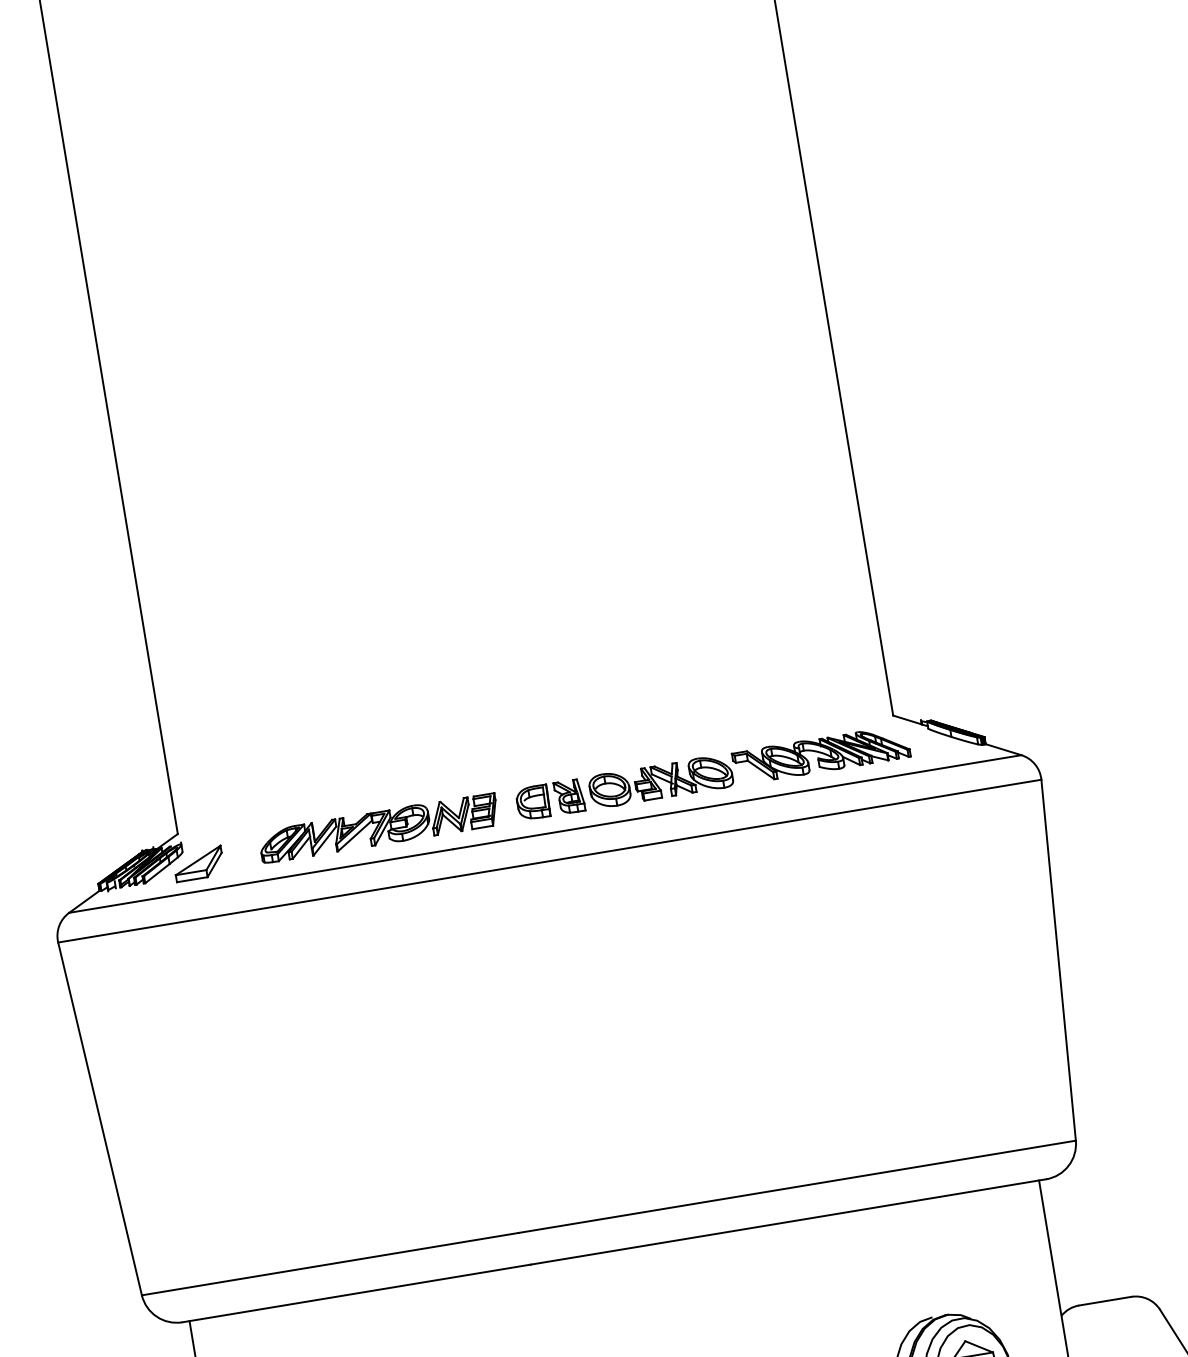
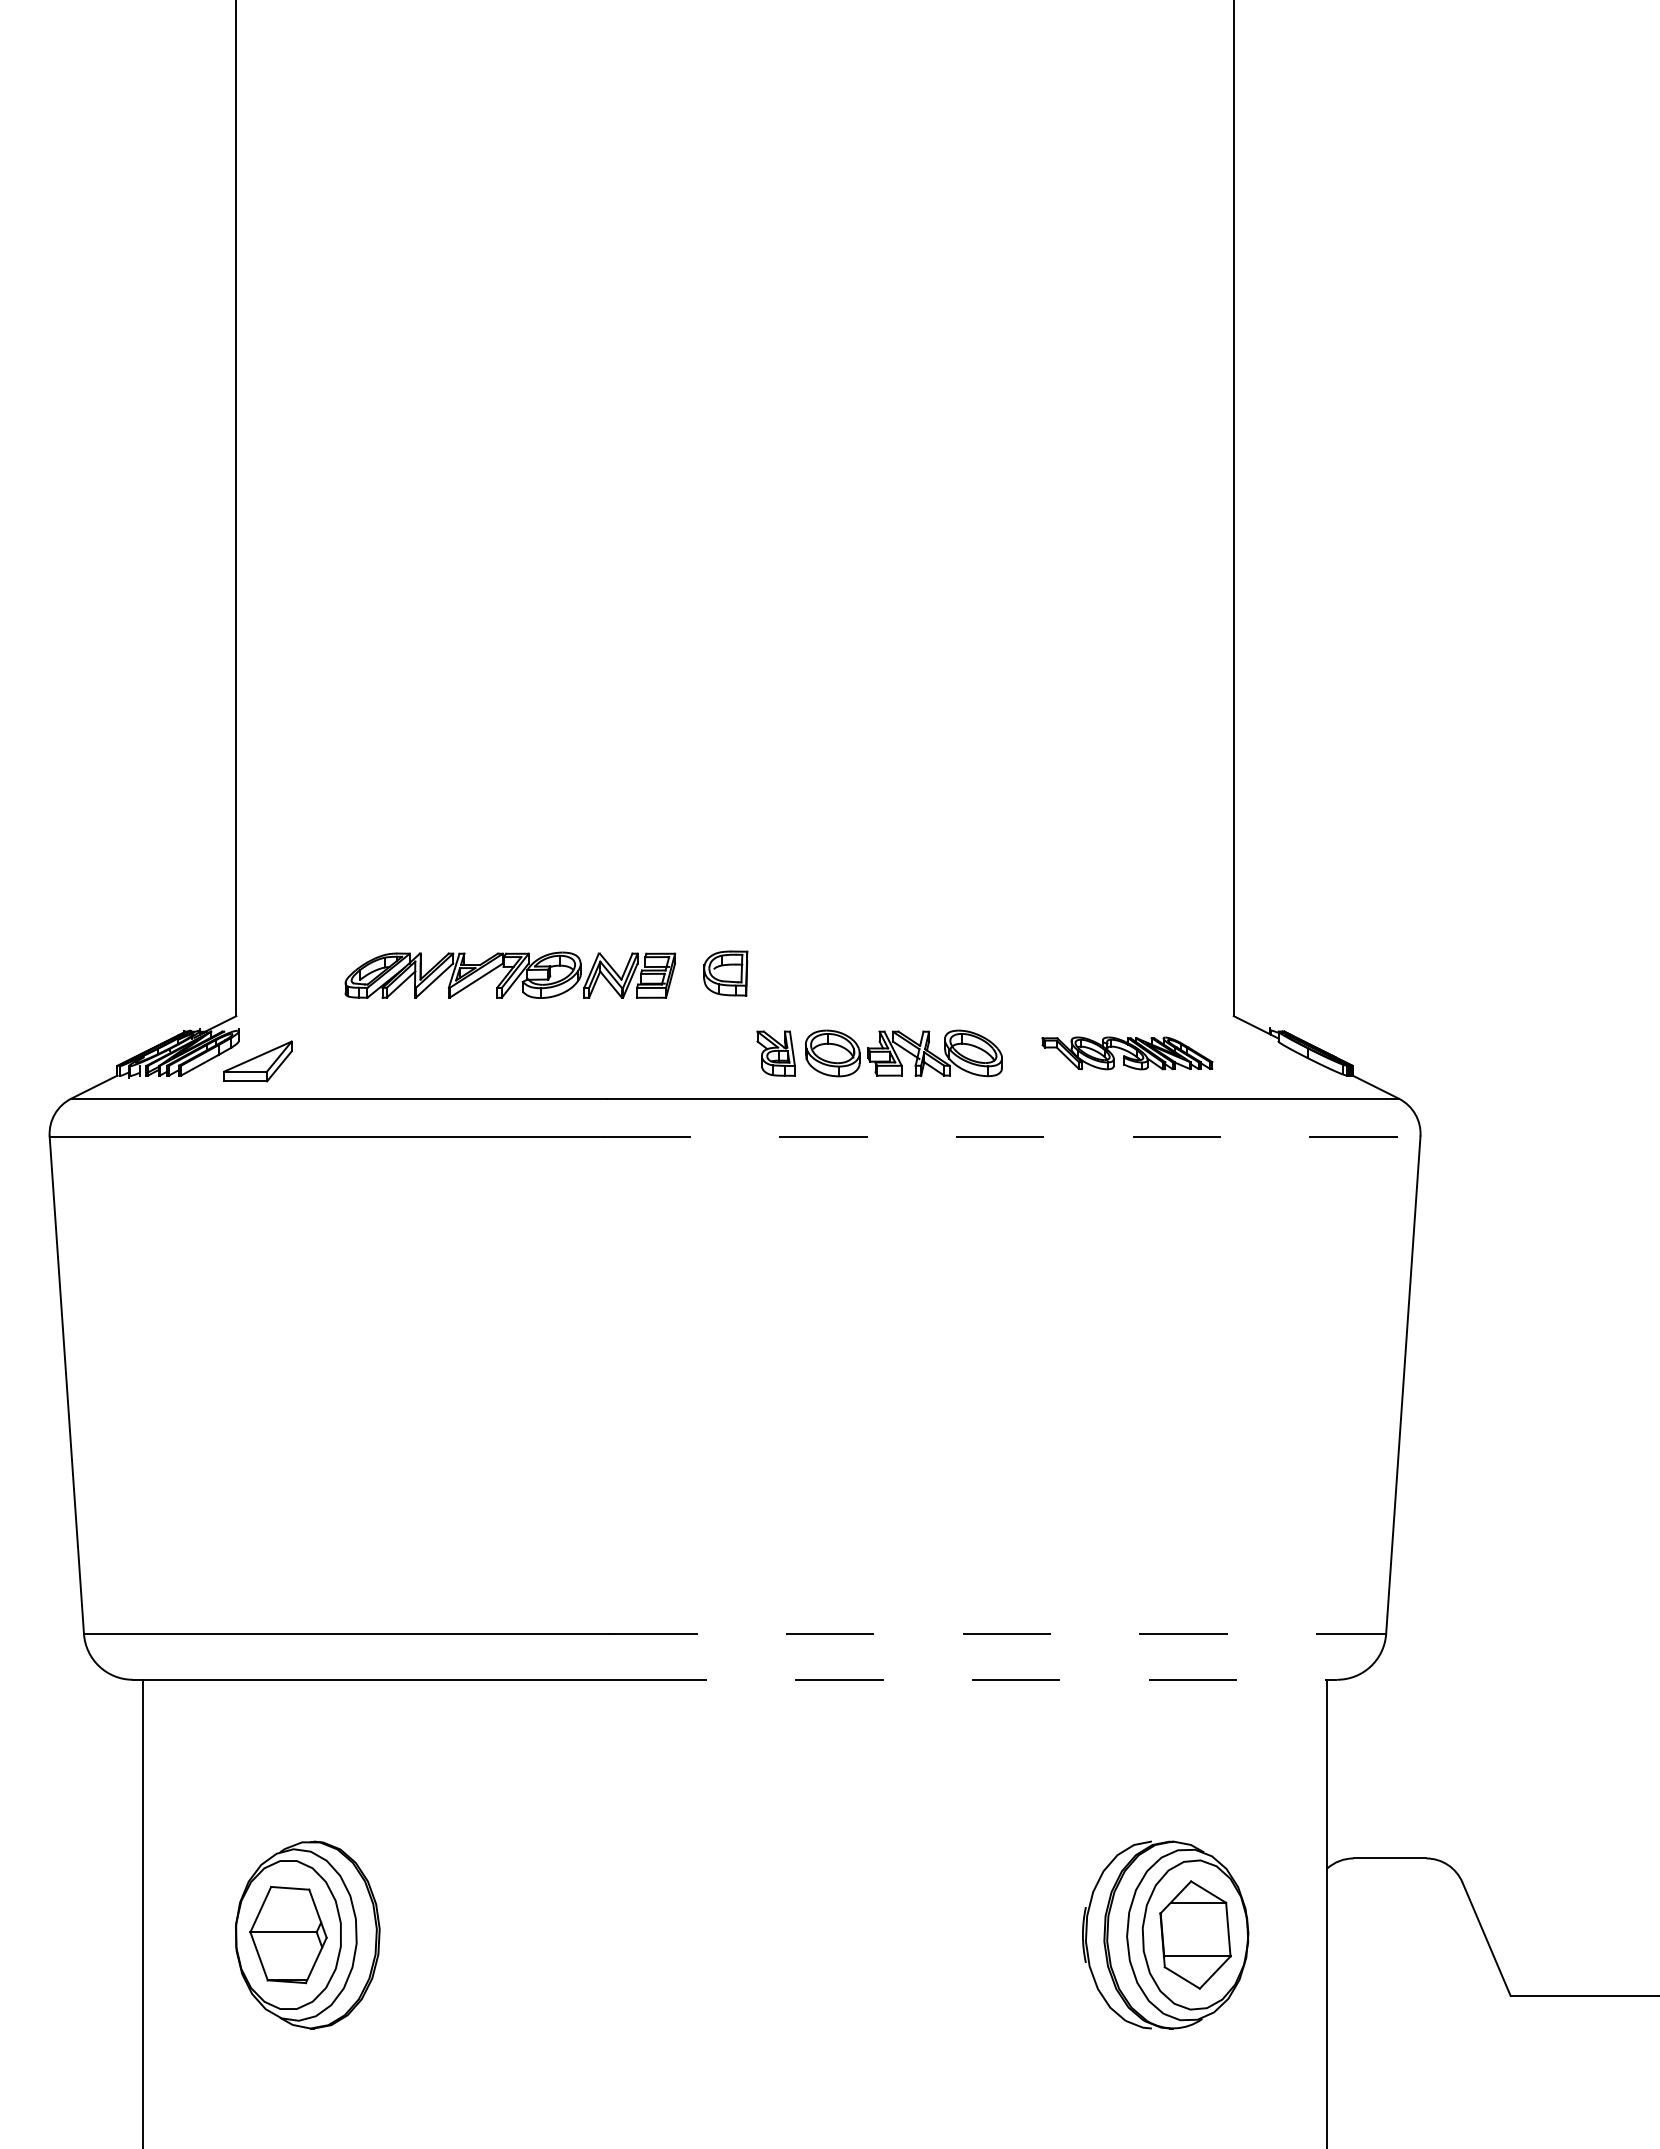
part: (821, 755) -> (1127, 1053), size x0.7
part: (533, 802) -> (725, 973), moved
part: (378, 827) -> (510, 974), moved
line: (748, 828) -> (1011, 1136), solid -> dashed
line: (797, 1187) -> (998, 1634), solid -> dashed
line: (788, 1221) -> (978, 1679), solid -> dashed

